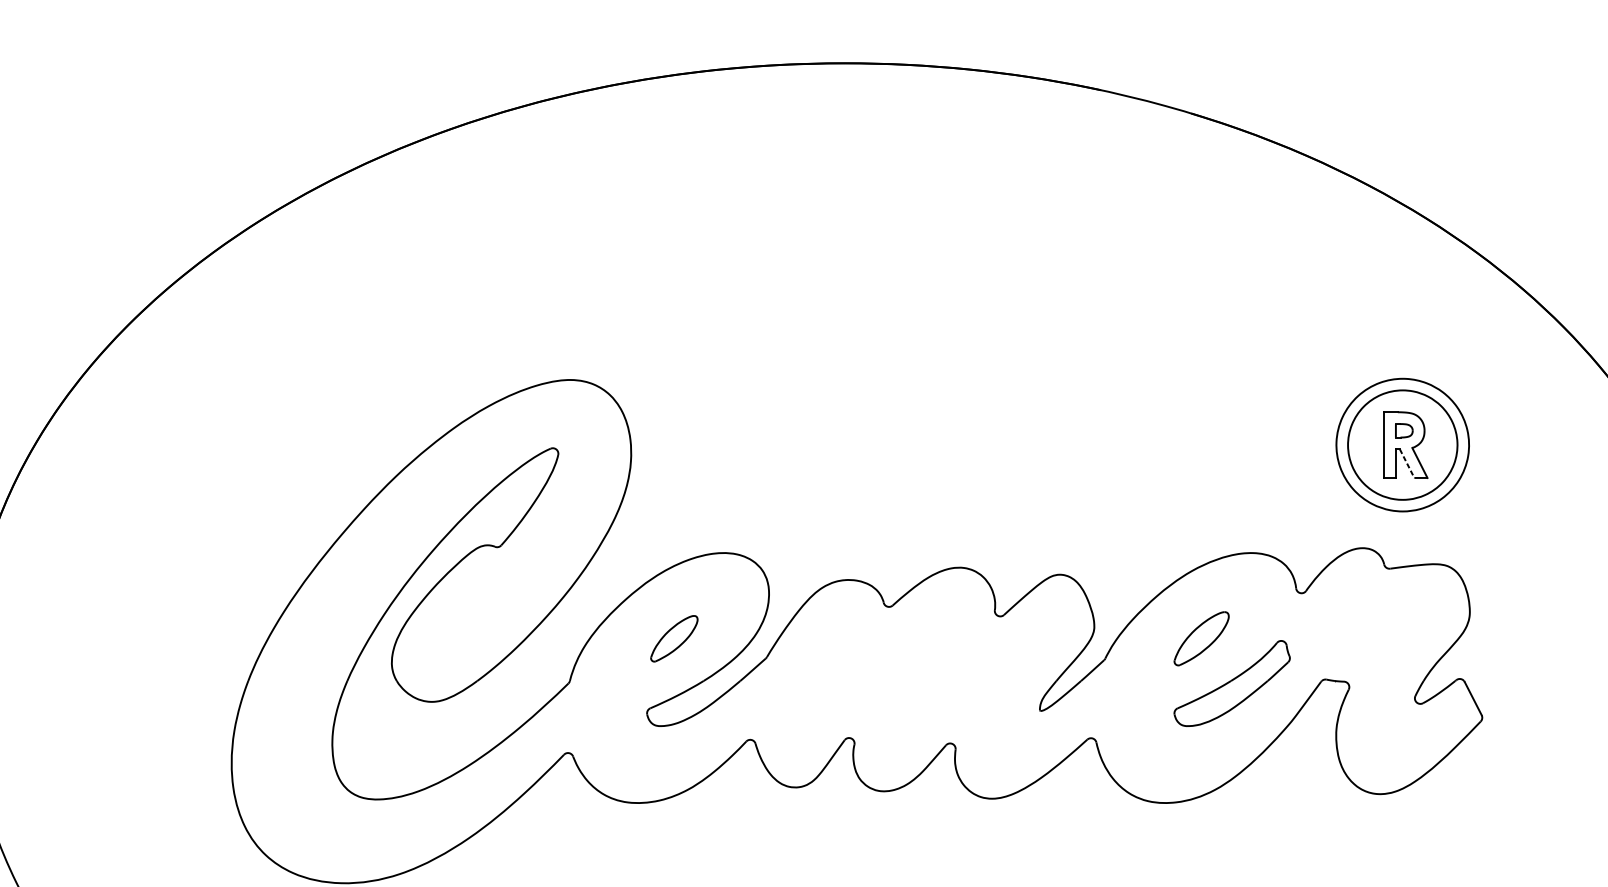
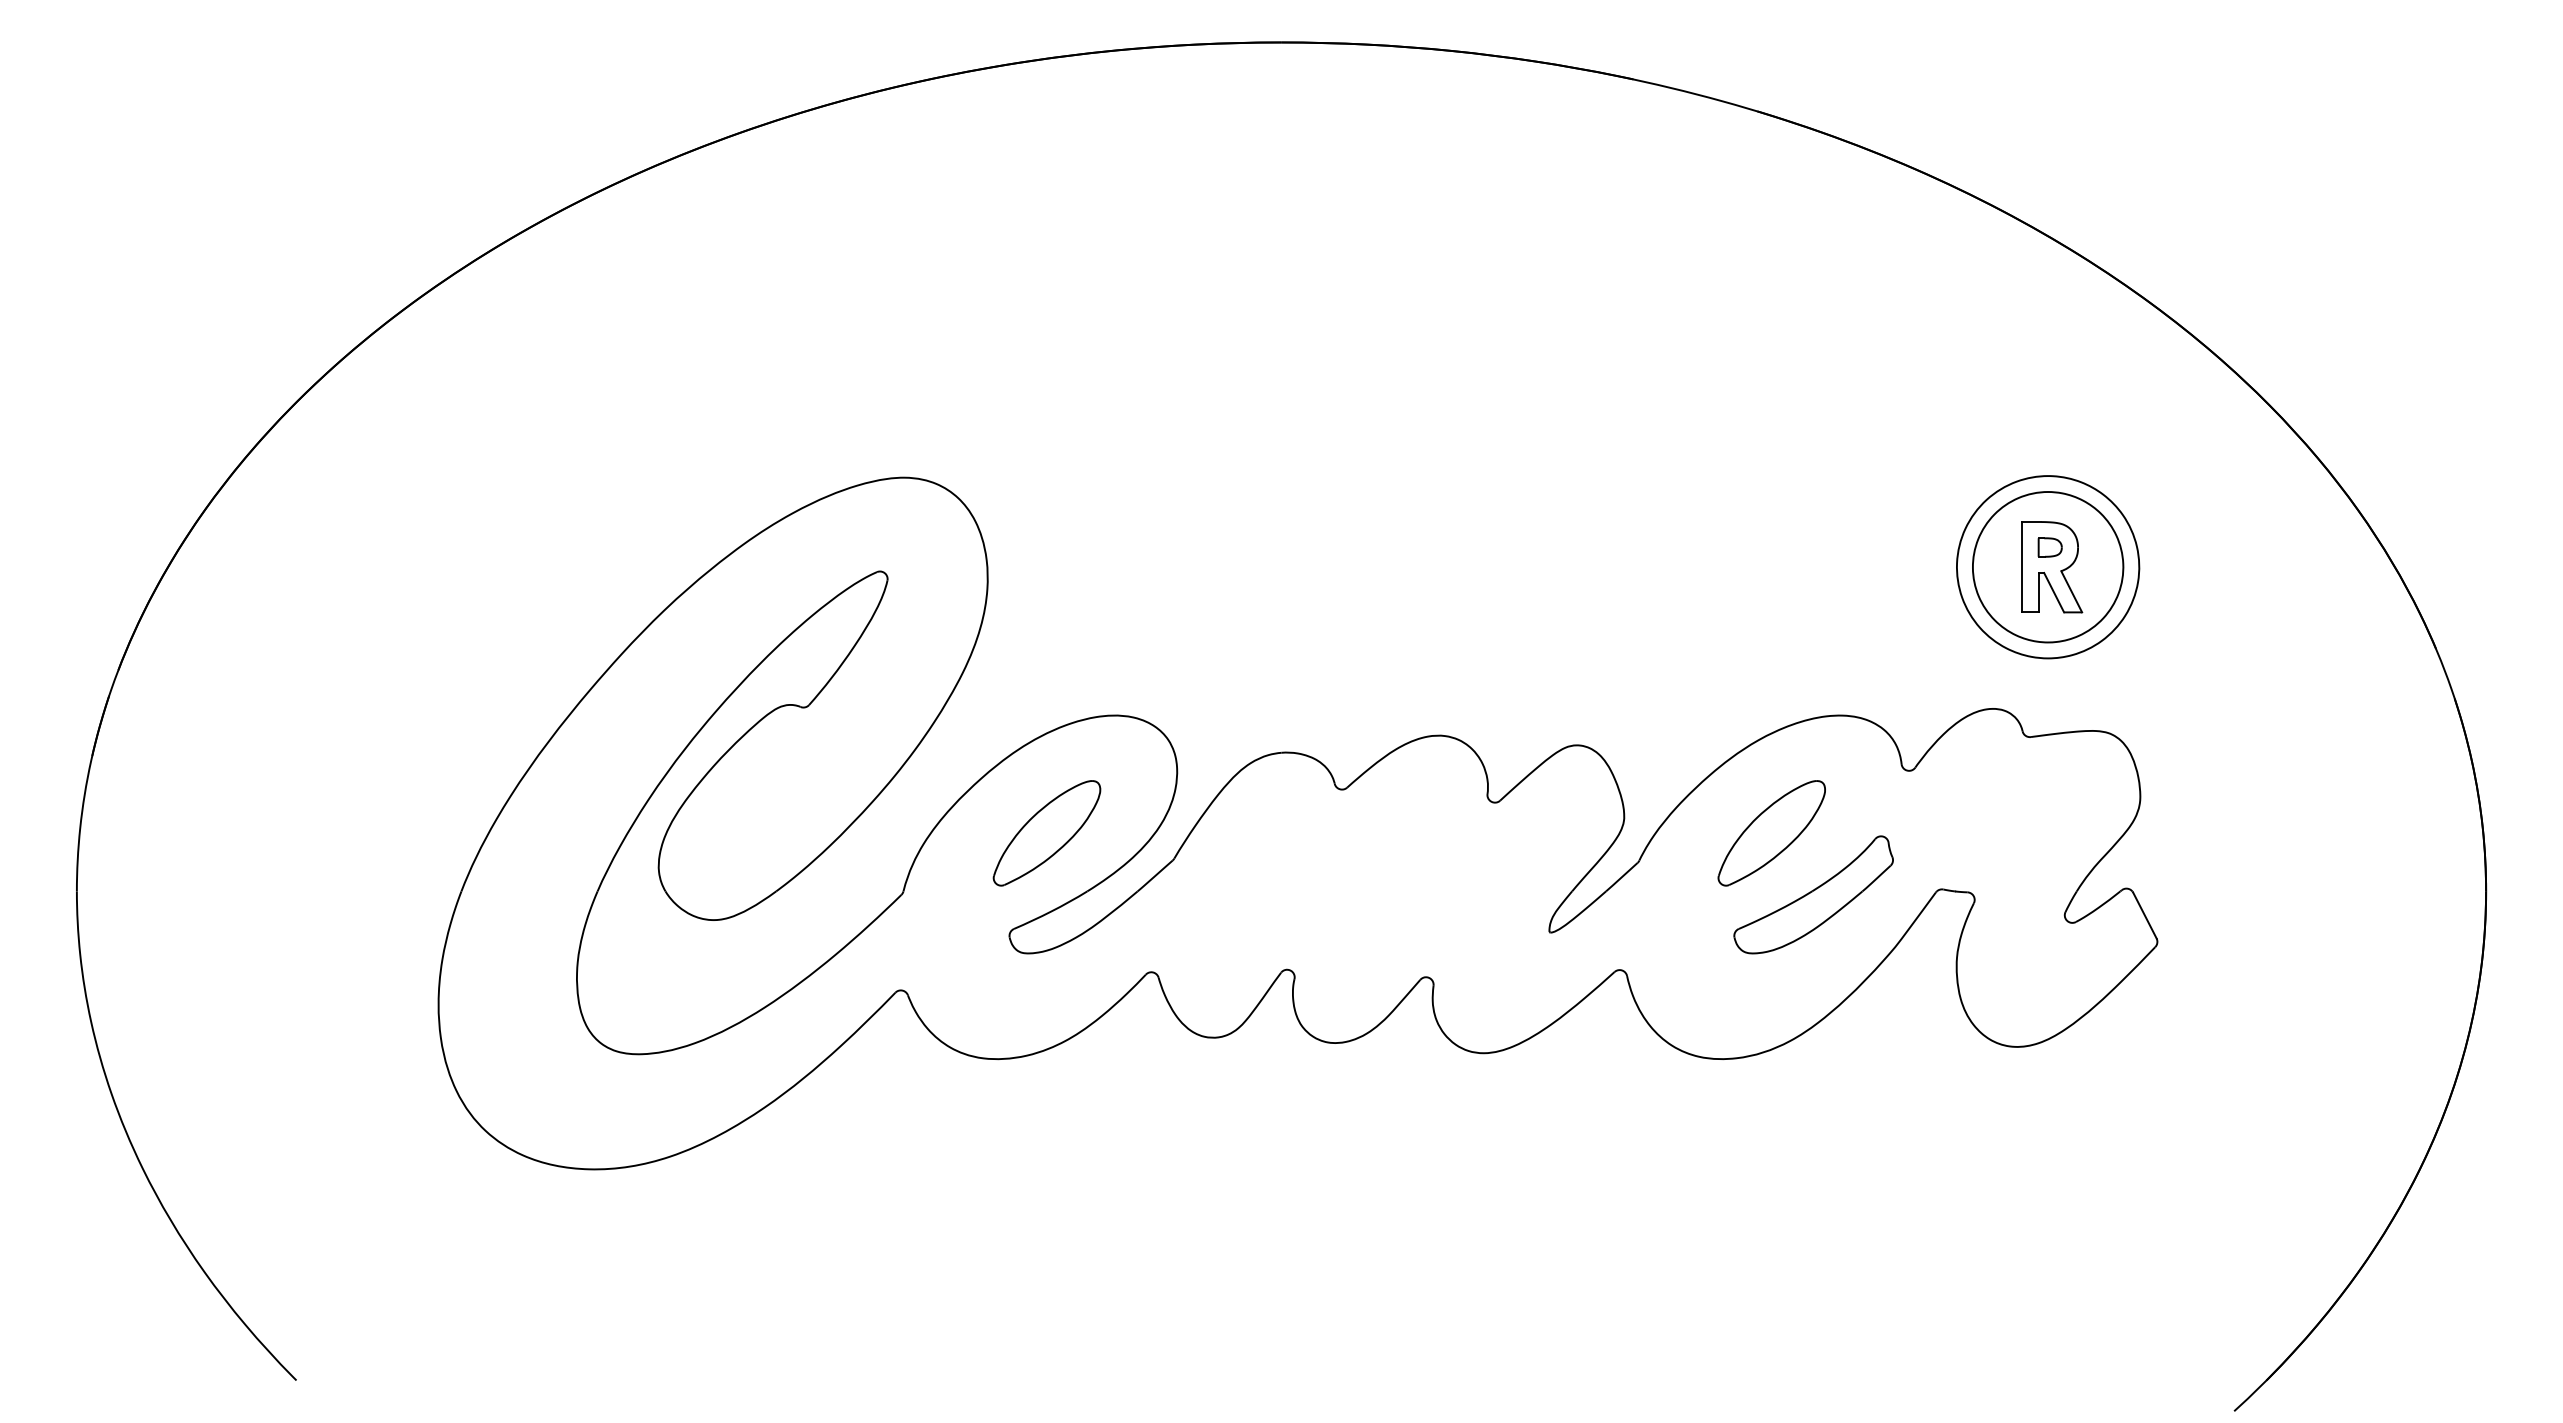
line: (1407, 464) -> (2054, 593), dashed -> solid
part: (673, 638) -> (1046, 833), size x1.67
part: (1201, 638) -> (1771, 833), size x1.43

